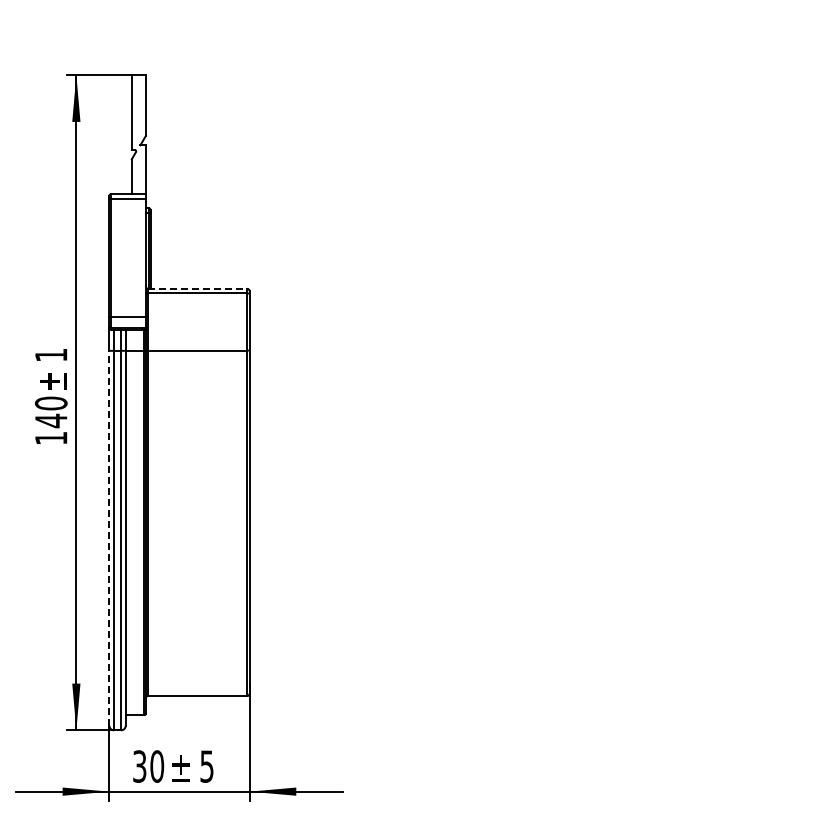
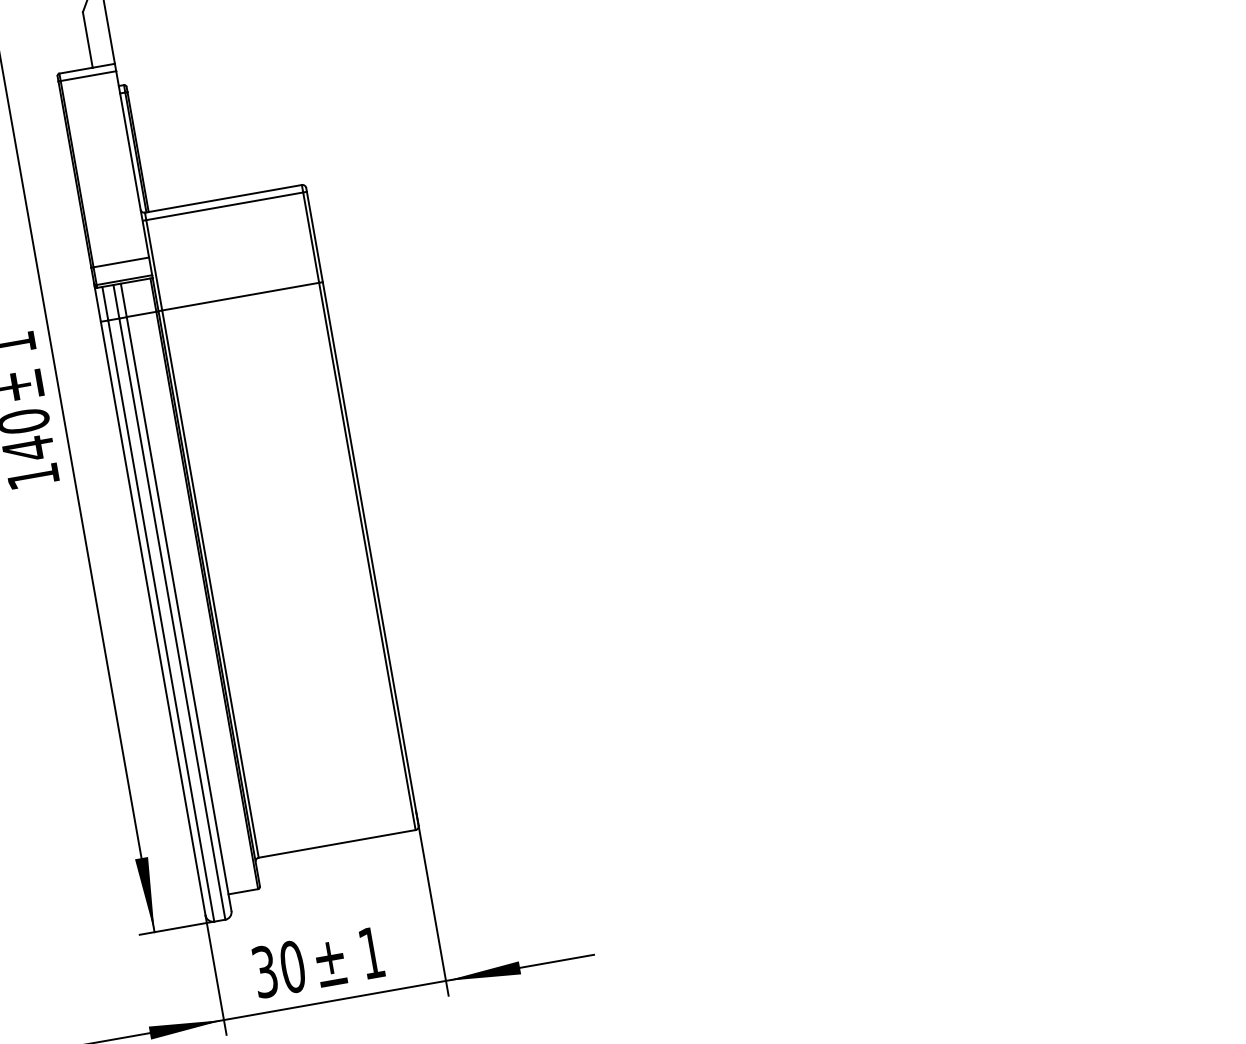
line: (197, 288) -> (223, 198), dashed -> solid
line: (109, 537) -> (153, 617), dashed -> solid
text: (206, 766) -> (370, 953), 5 -> 1

